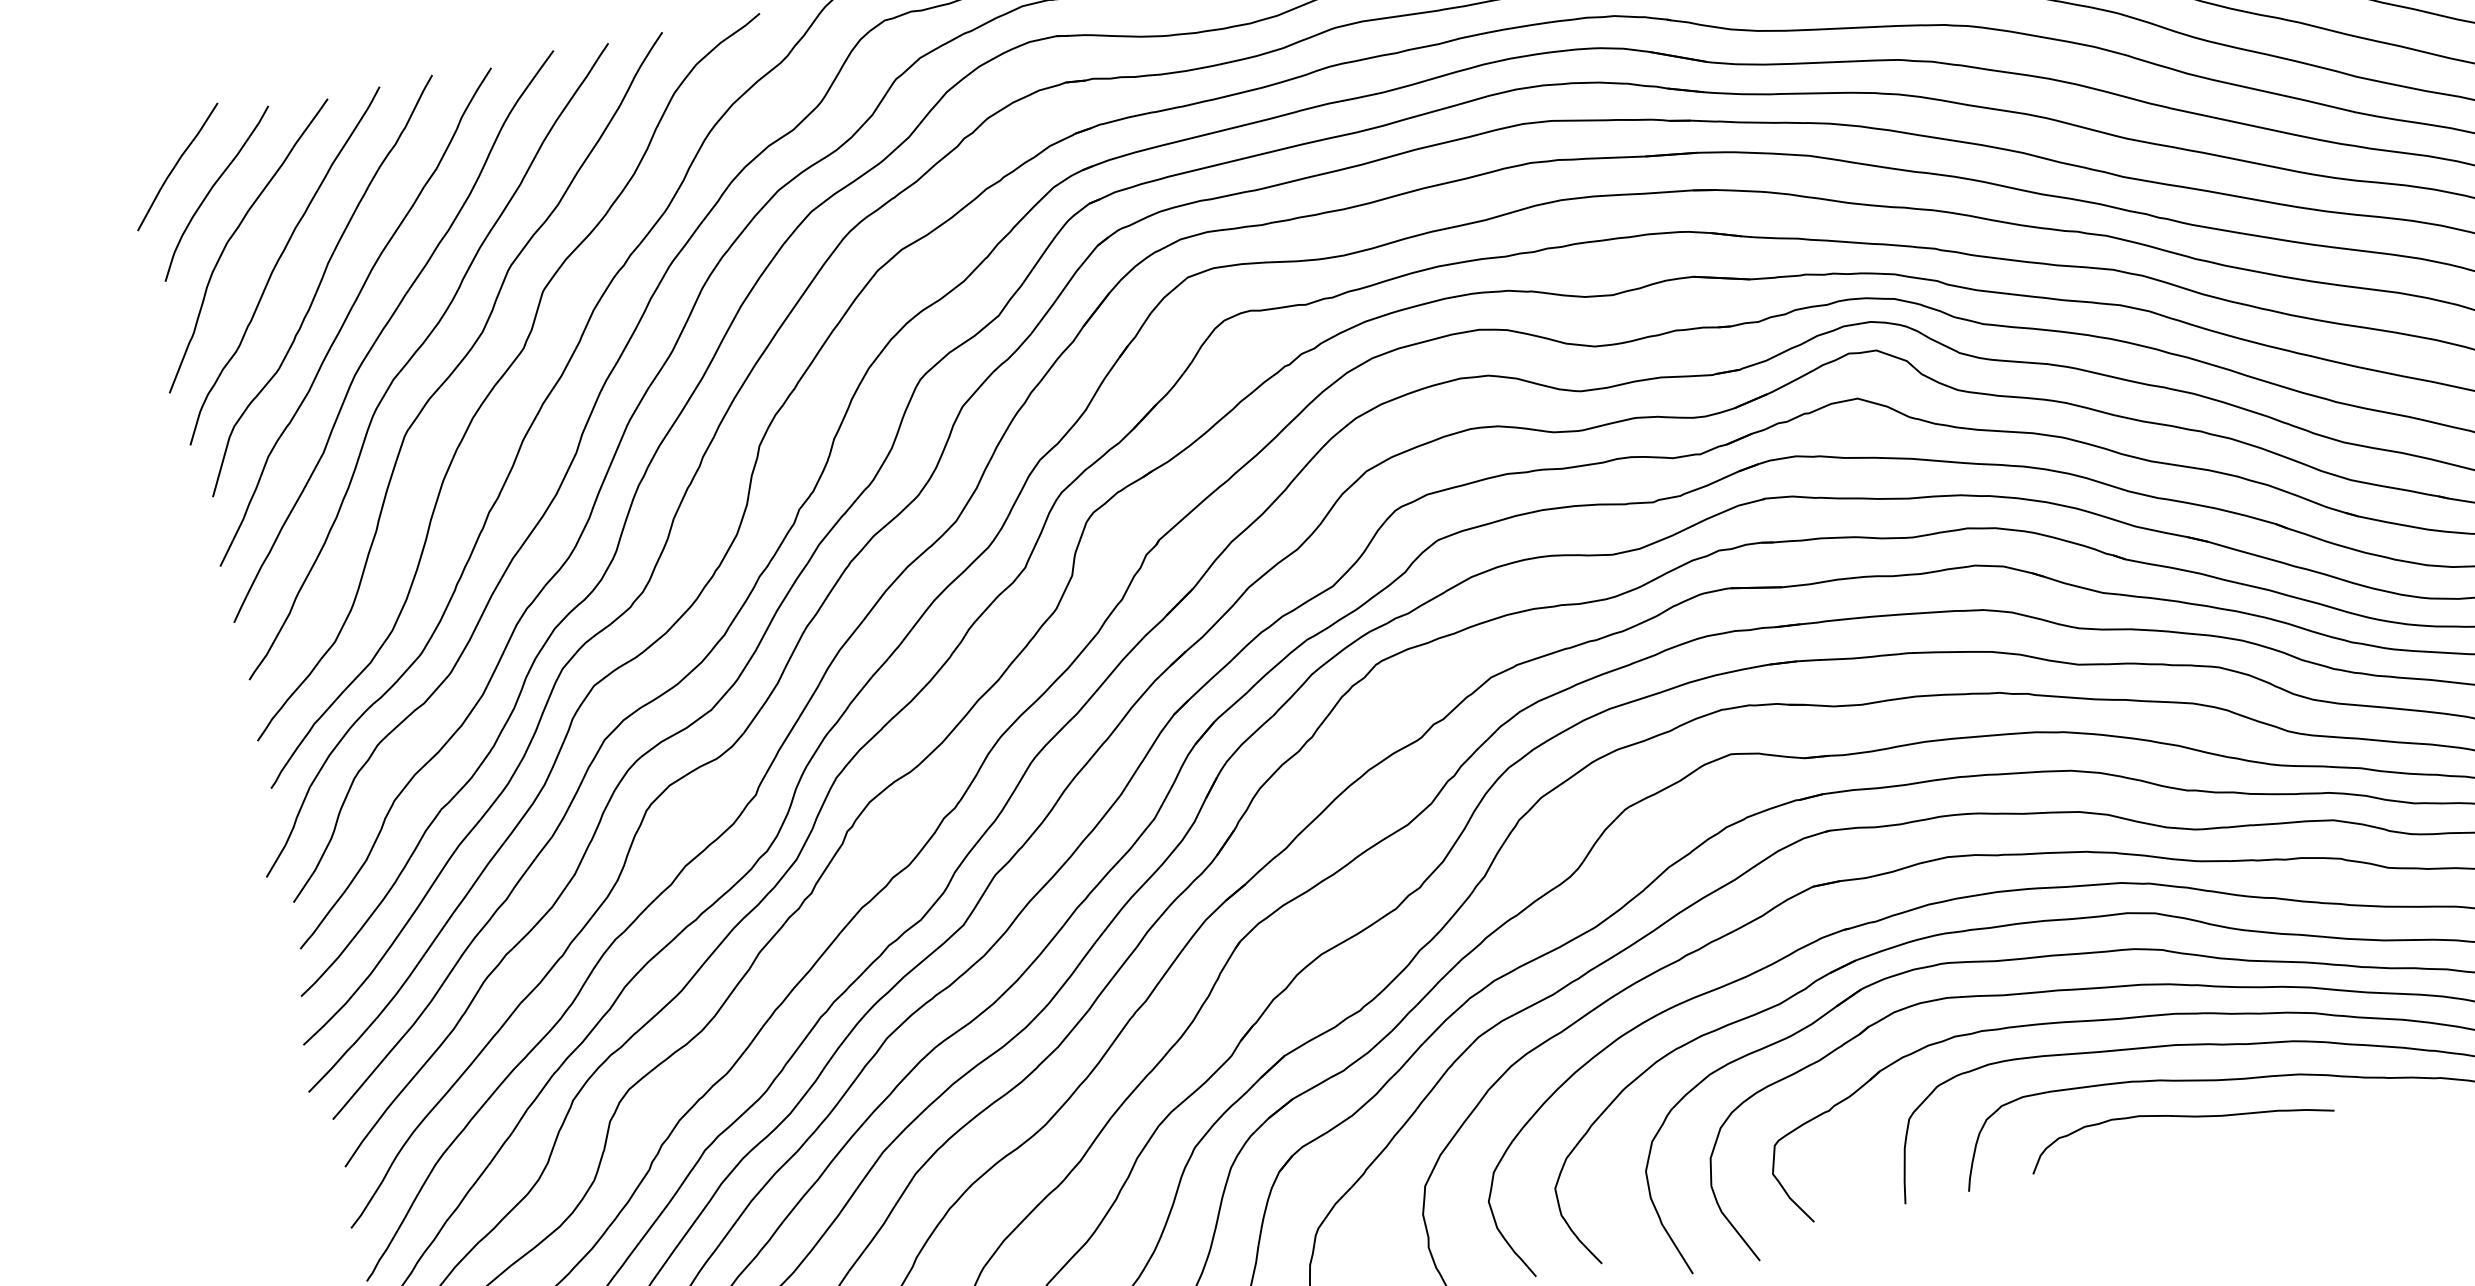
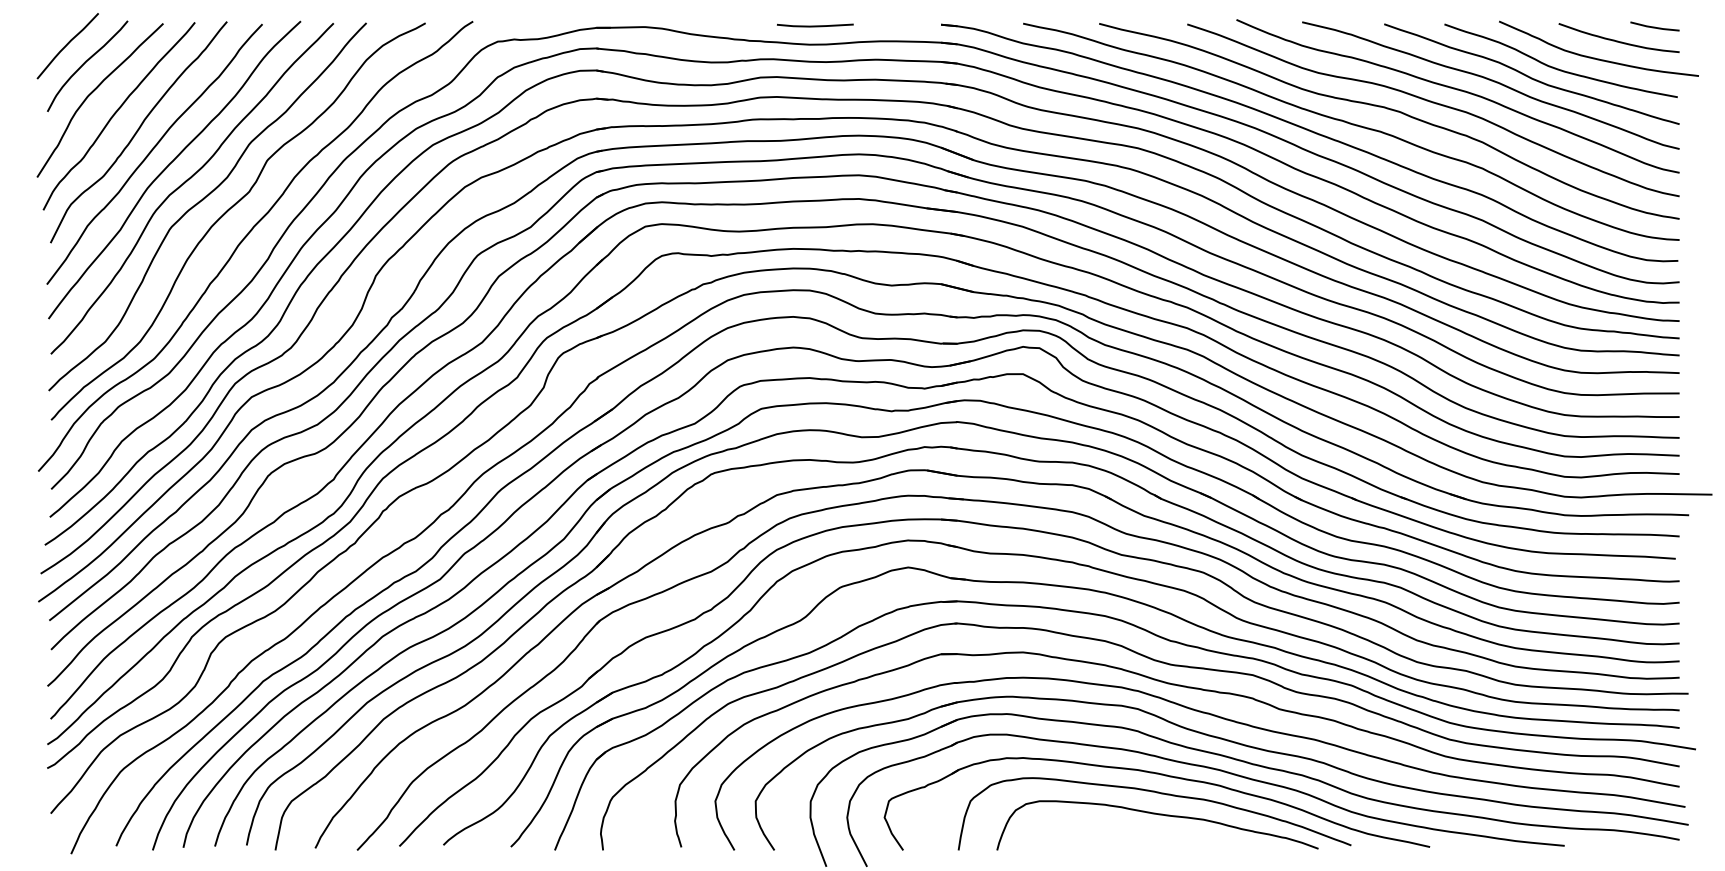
curve: (2179, 1118) -> (1128, 831), removed

